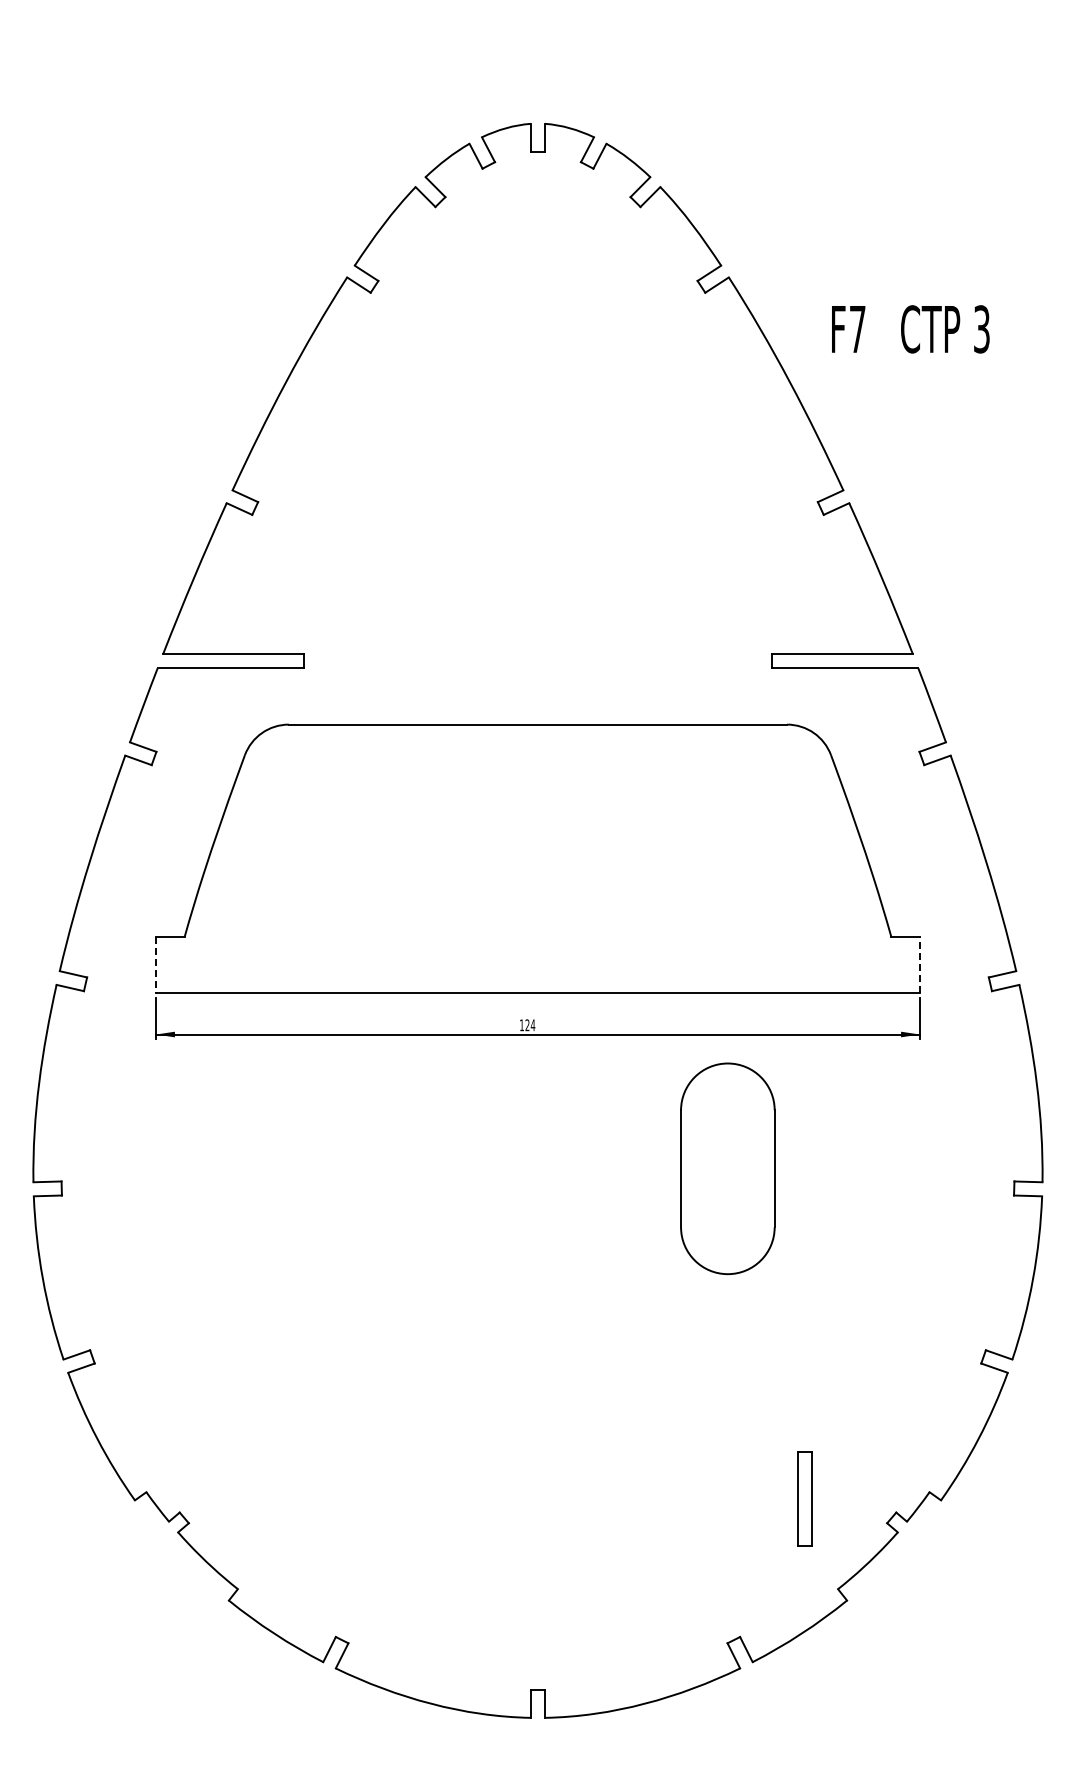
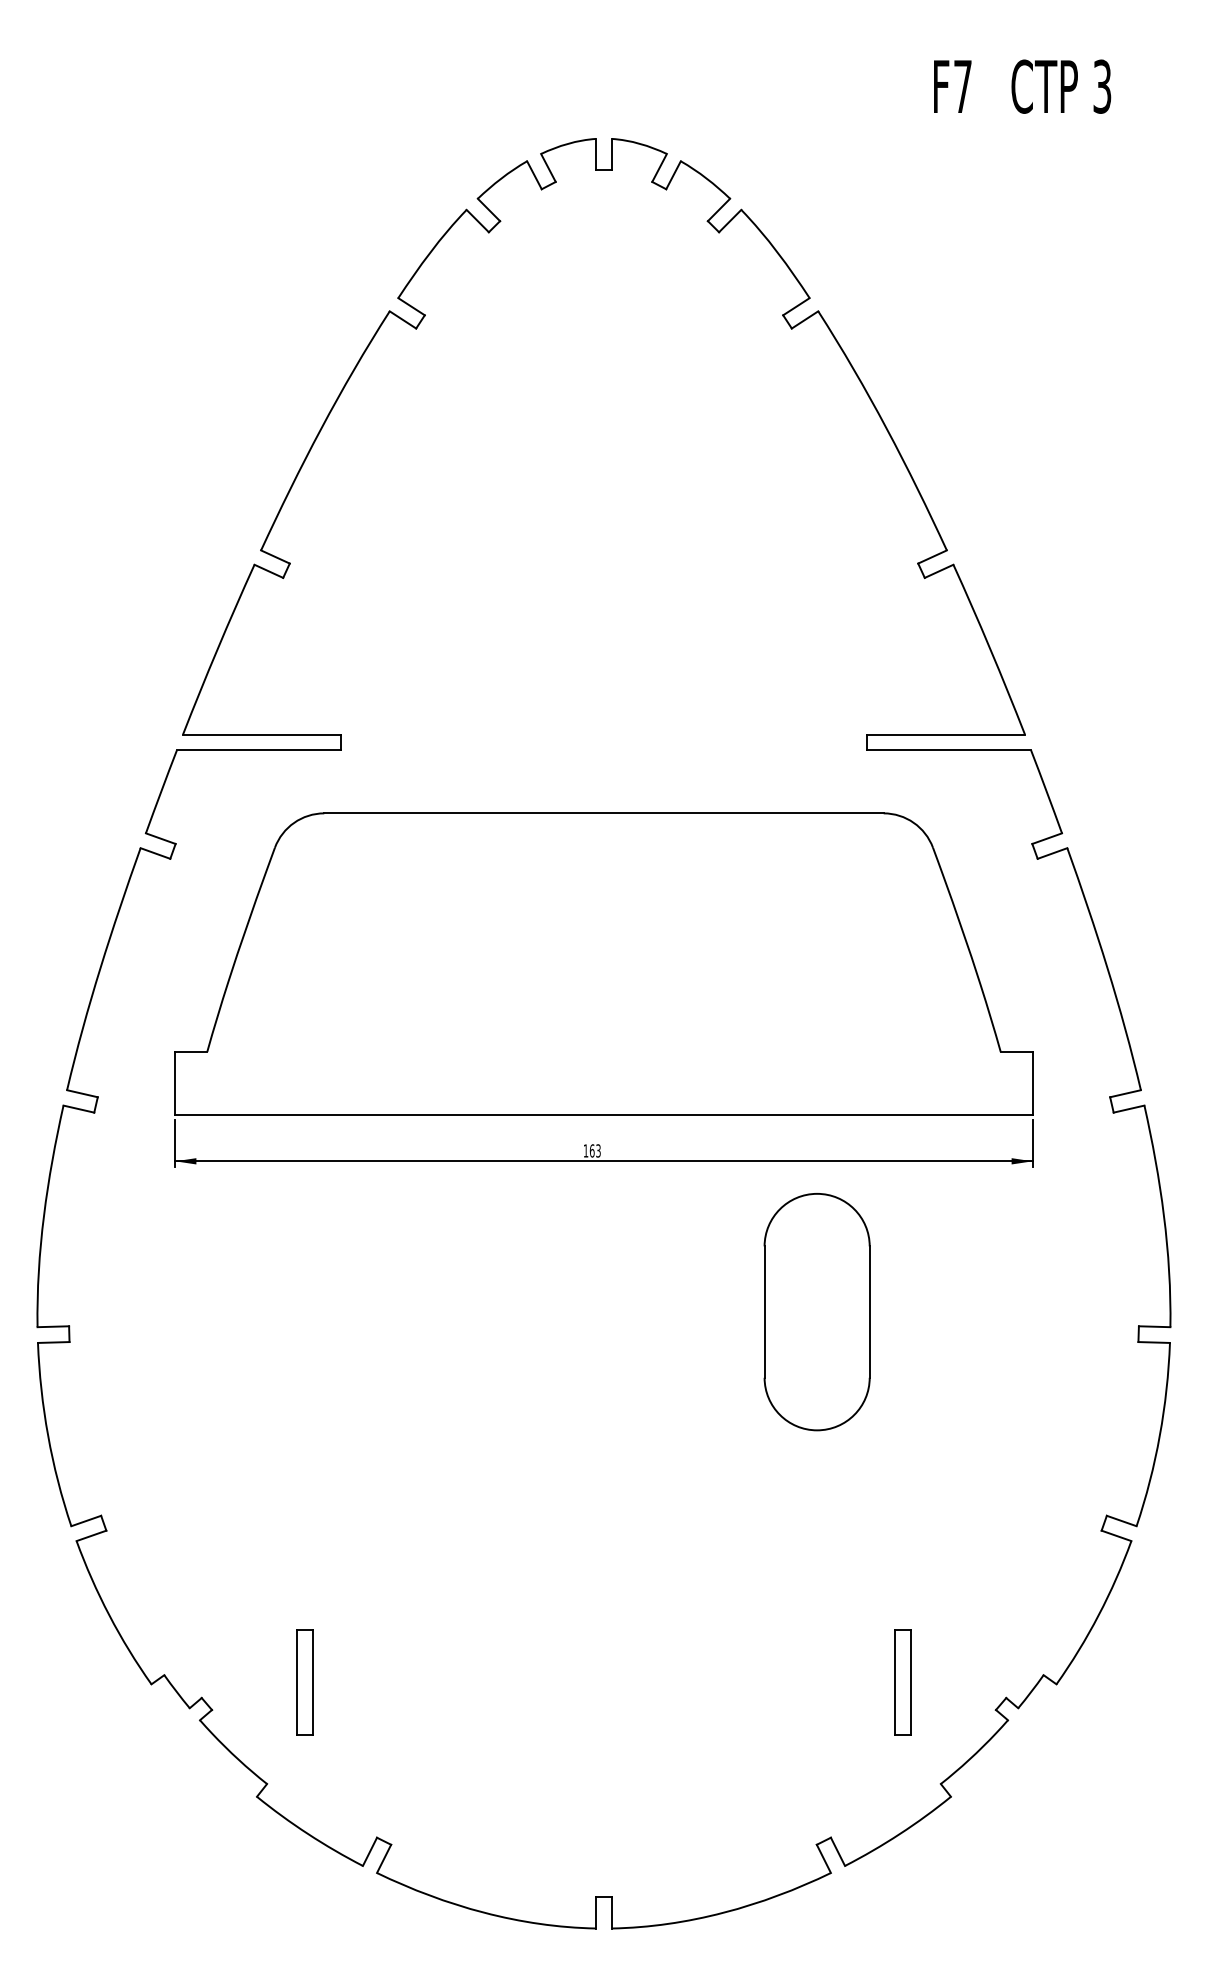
text: (910, 329) -> (1022, 86), moved
line: (919, 964) -> (1032, 1082), dashed -> solid
line: (156, 965) -> (175, 1083), dashed -> solid
text: (530, 1025) -> (595, 1151), 124 -> 163
part: (270, 1498) -> (303, 1682), added

